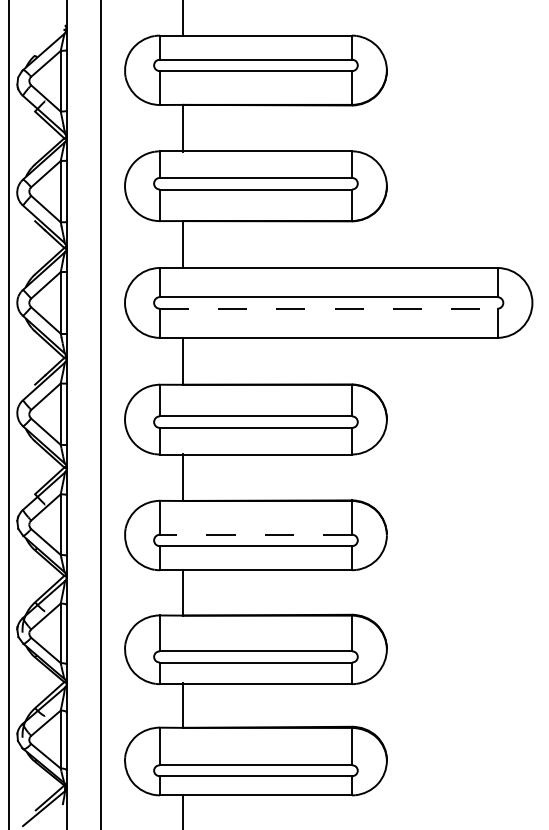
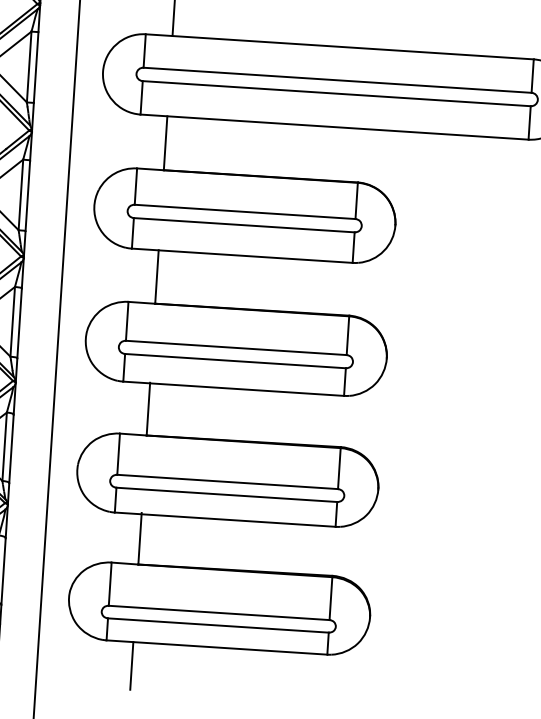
line: (328, 308) -> (336, 93), dashed -> solid
line: (255, 534) -> (235, 347), dashed -> solid

